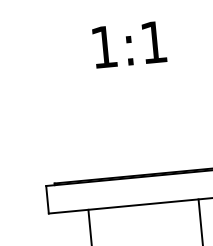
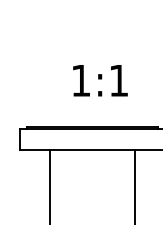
text: (129, 44) -> (100, 80), moved

